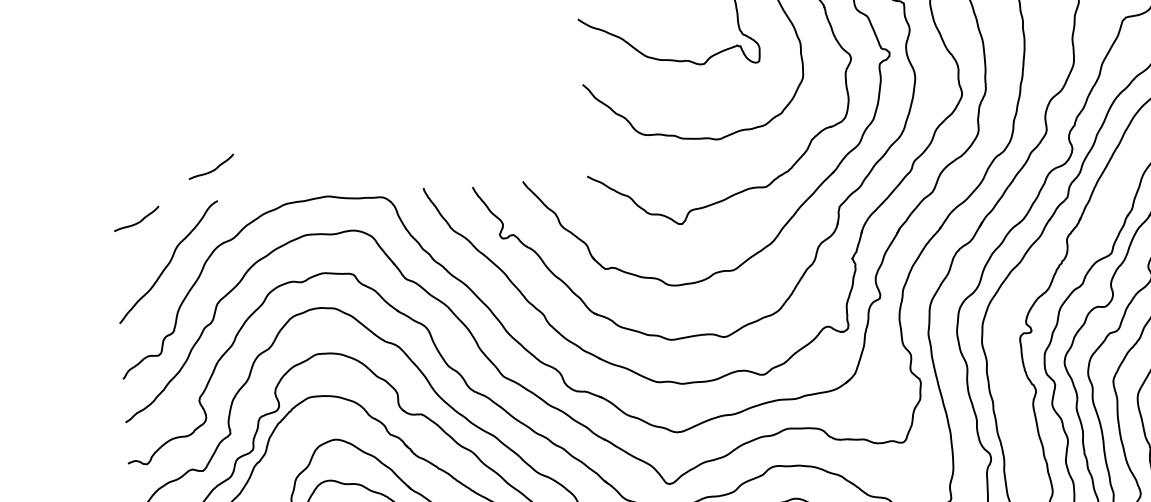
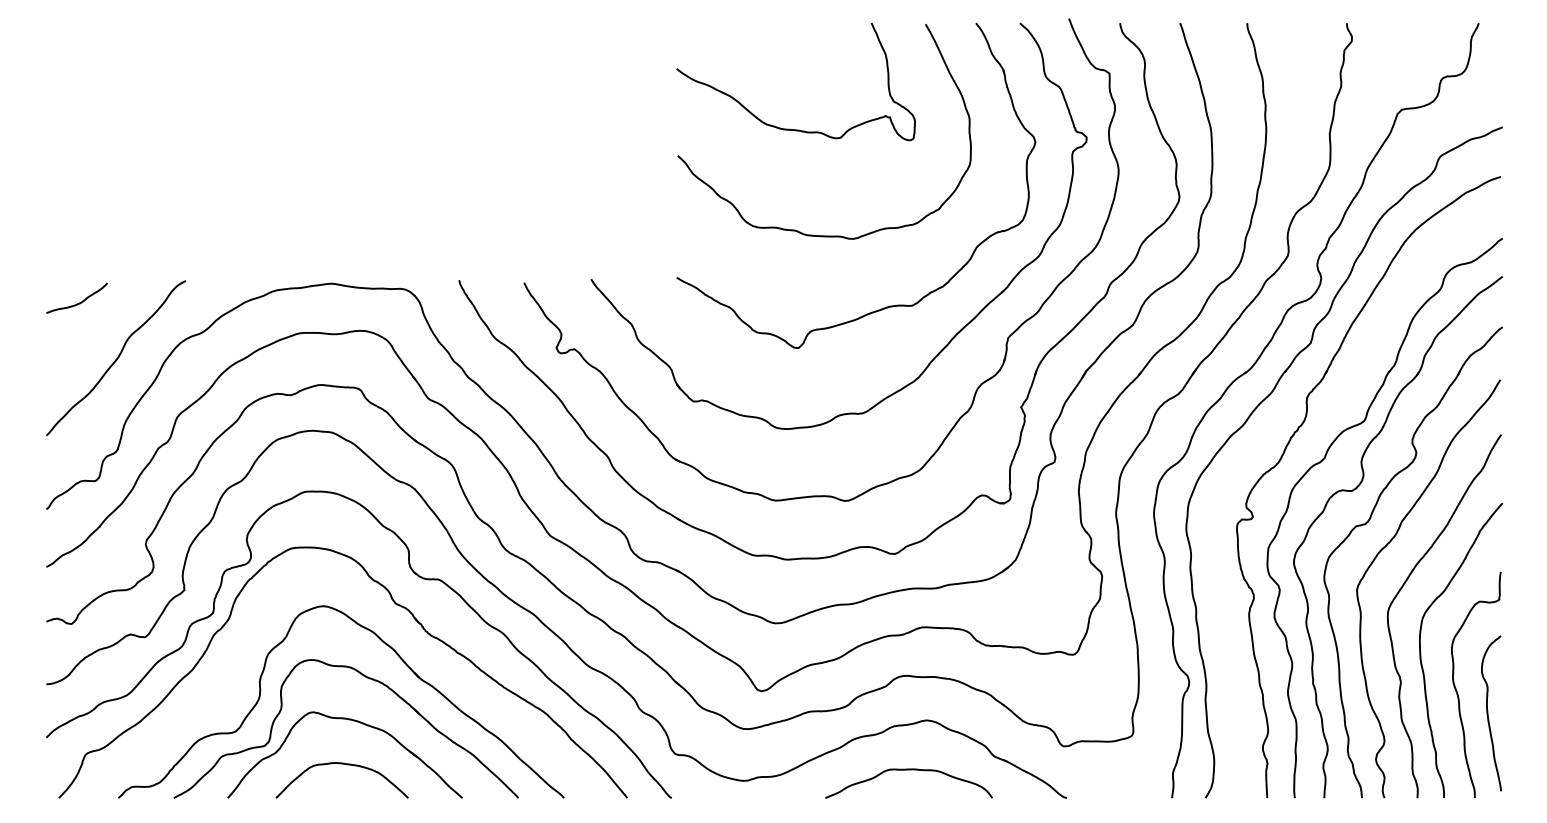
curve: (212, 169) -> (181, 239), removed

